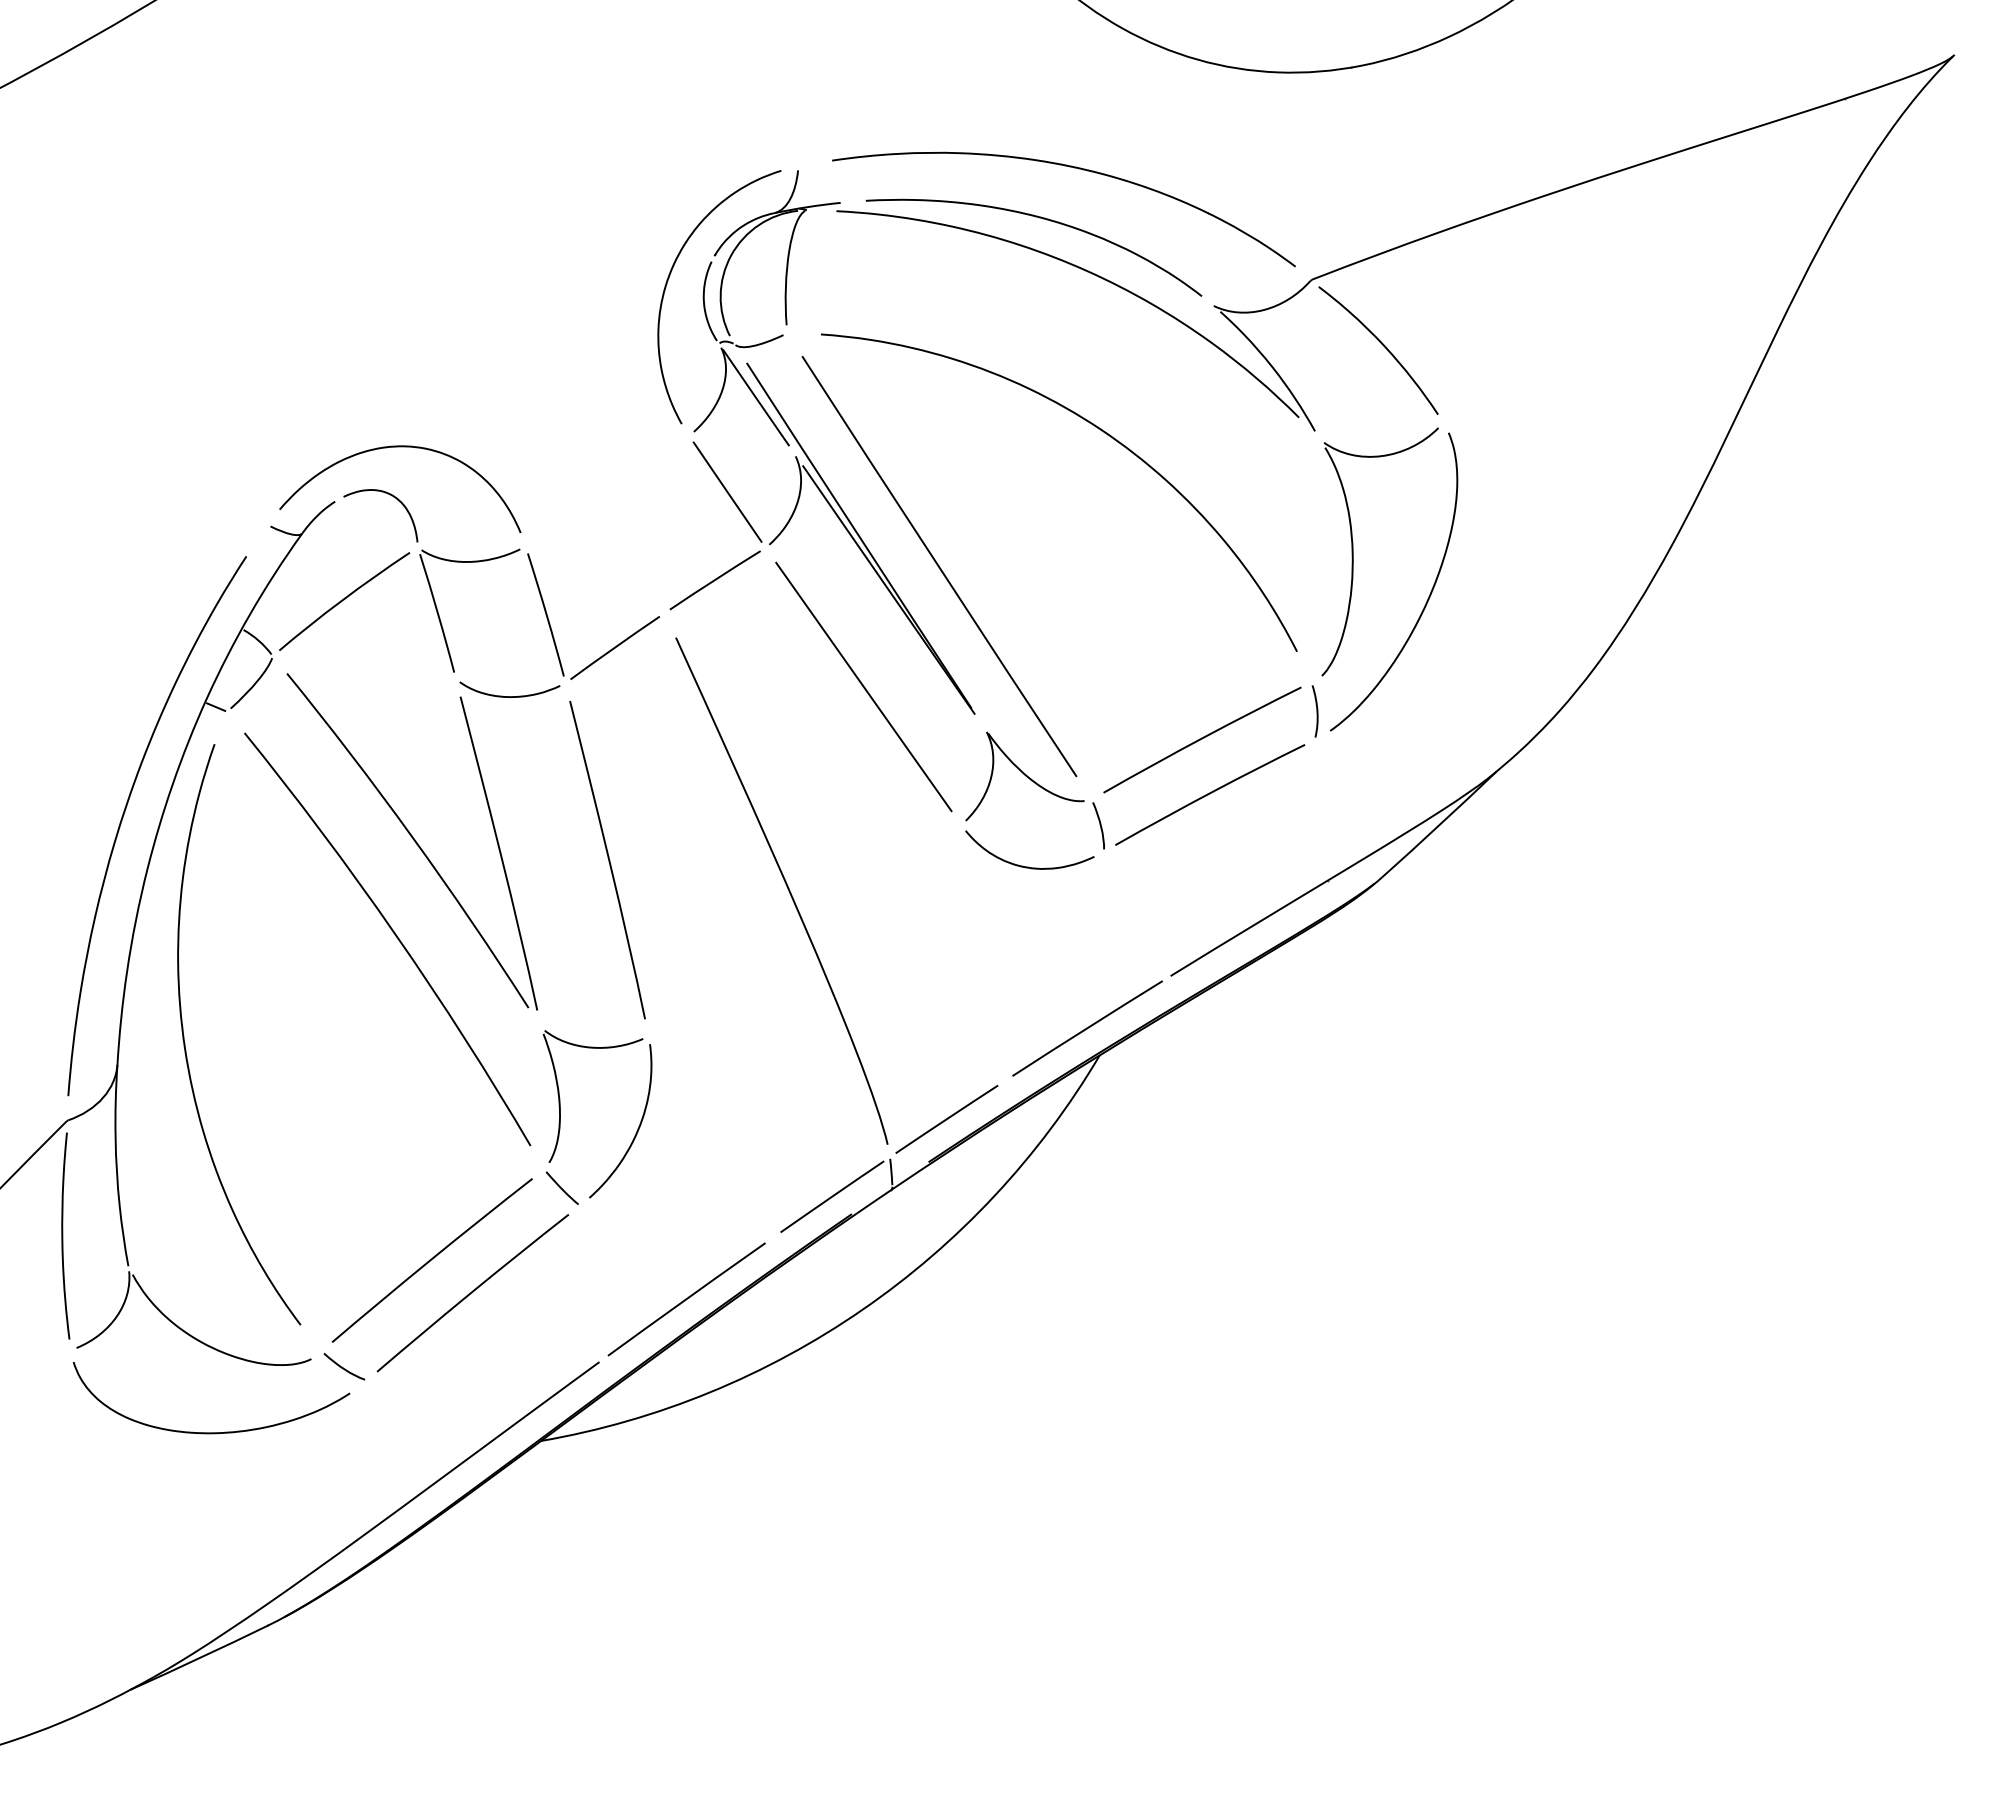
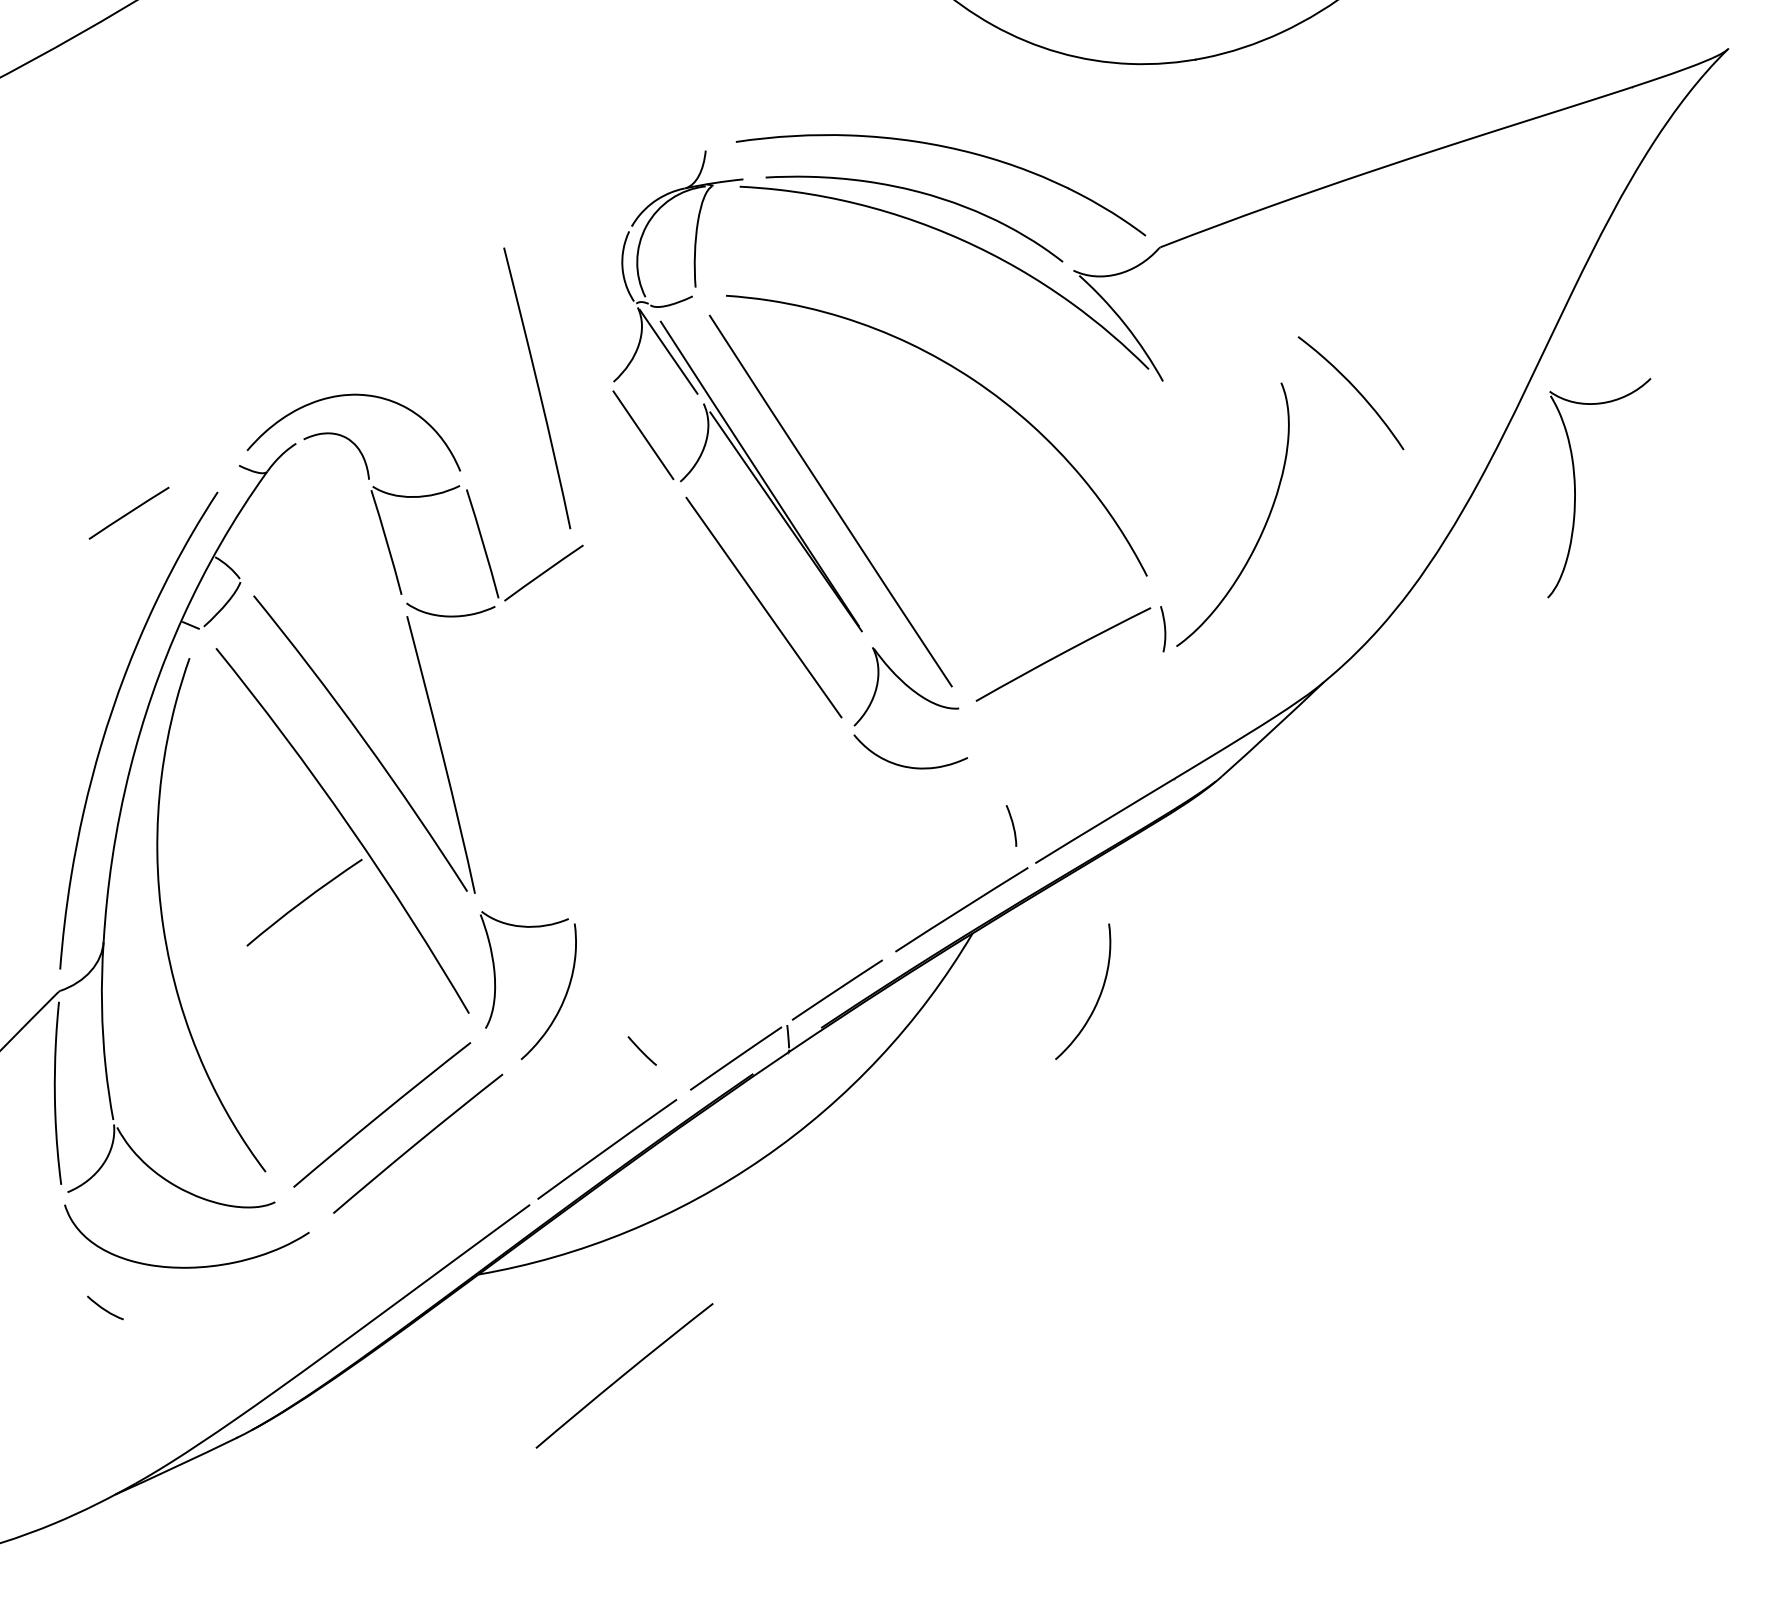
part: (668, 281) -> (591, 248), removed
curve: (1382, 345) -> (1354, 388), moved
part: (1353, 551) -> (1575, 487), moved
line: (714, 580) -> (128, 513), moved
curve: (344, 600) -> (304, 901), moved
curve: (1210, 794) -> (1070, 702), removed
curve: (1099, 825) -> (1012, 825), moved
curve: (608, 860) -> (538, 388), moved
curve: (787, 889) -> (696, 786), removed
curve: (1241, 1128) -> (1097, 998), added
line: (561, 1187) -> (641, 1050), moved
curve: (343, 1367) -> (104, 1308), moved
curve: (705, 1555) -> (623, 1375), added

